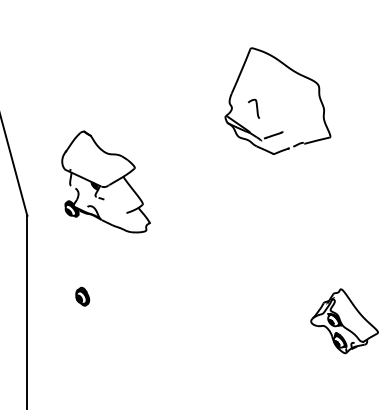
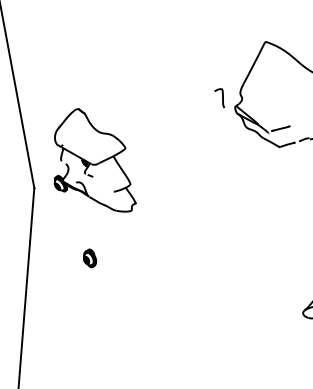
curve: (256, 108) -> (222, 97), moved
part: (105, 181) -> (95, 159), moved
part: (82, 296) -> (89, 258), moved

